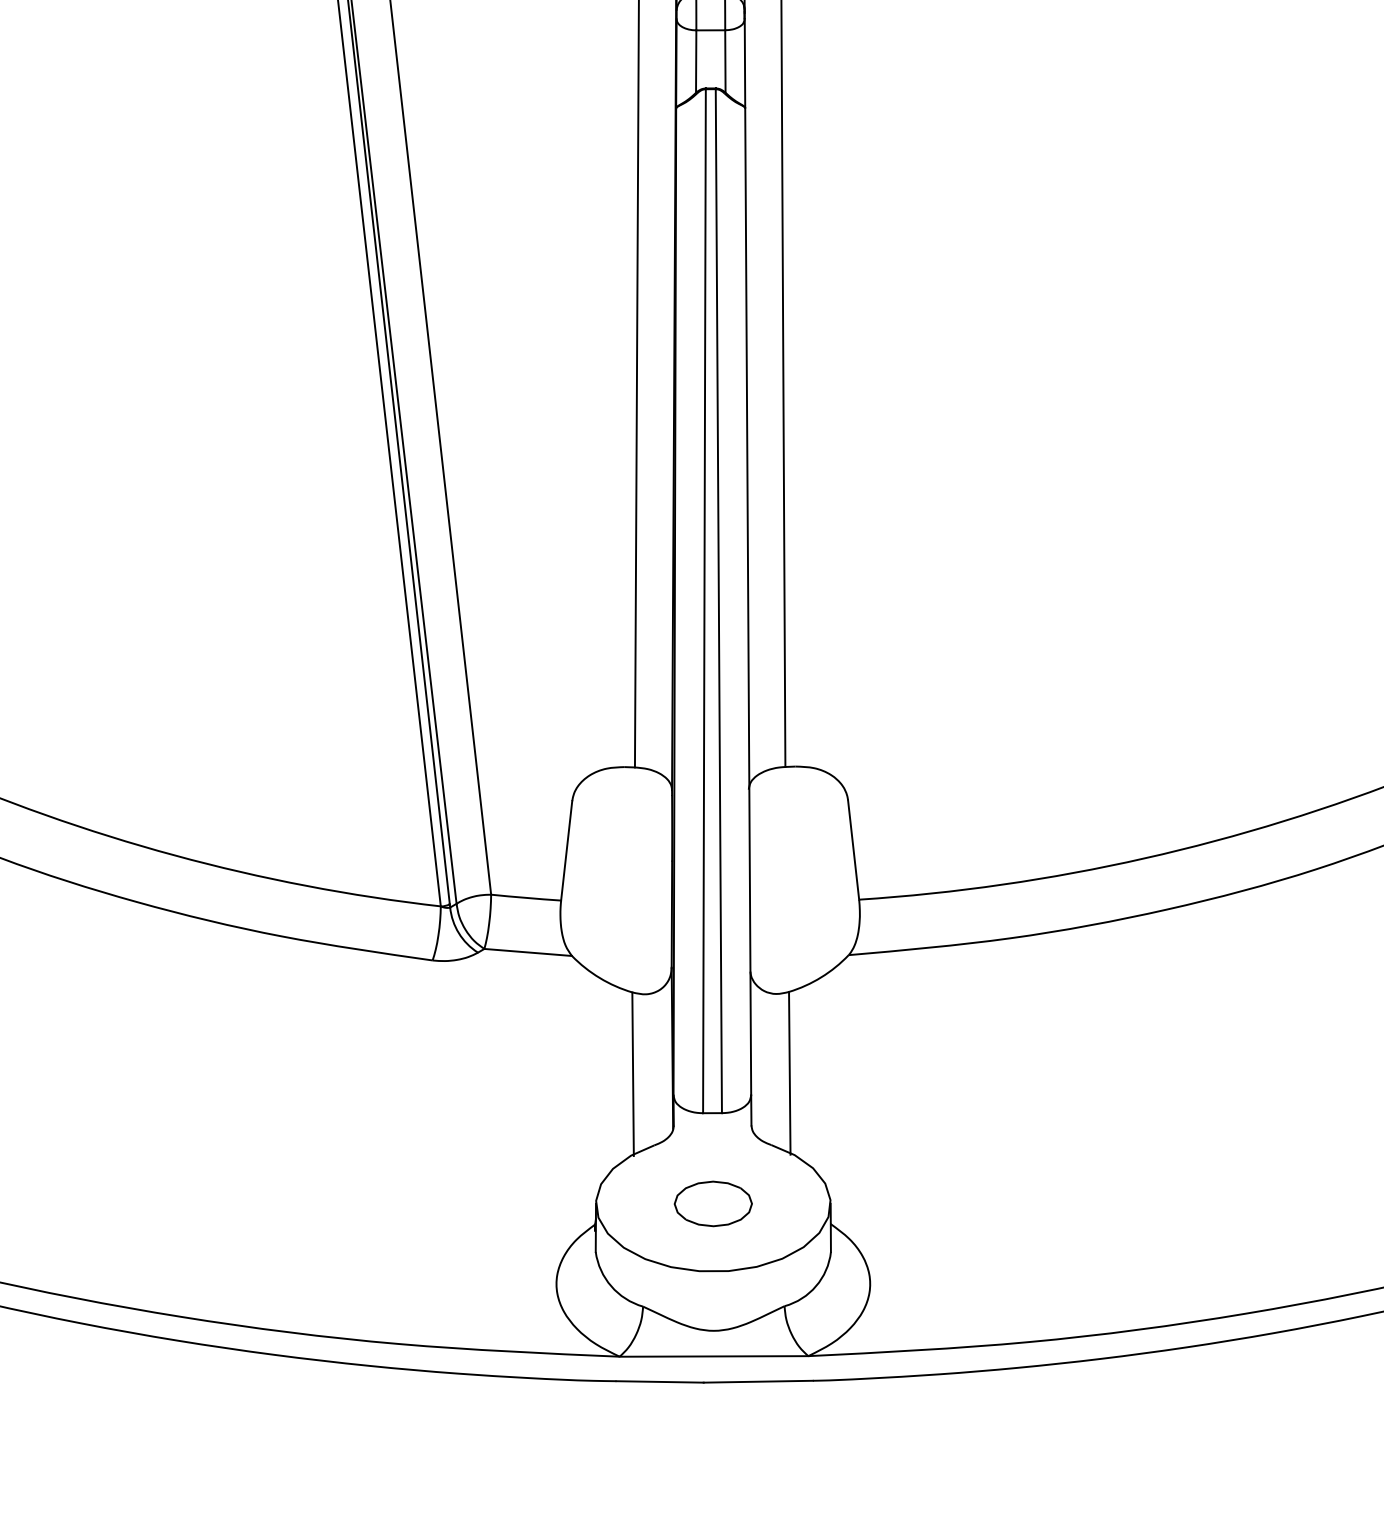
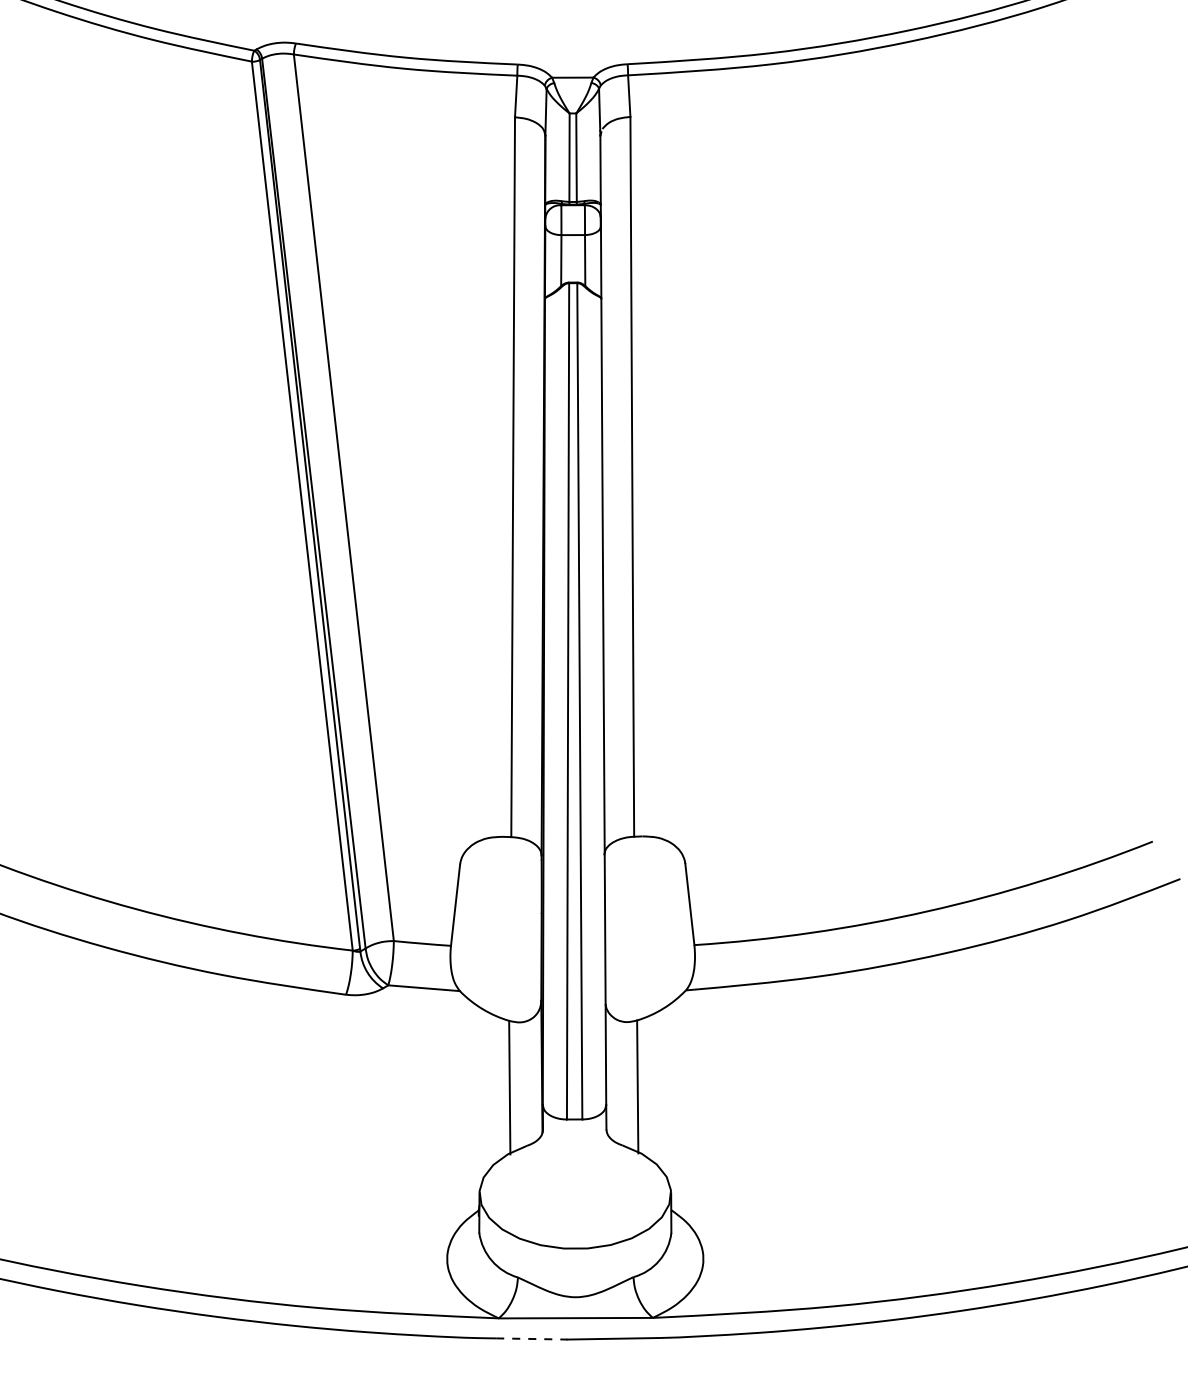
part: (712, 1203) -> (574, 1193), removed
line: (659, 1381) -> (531, 1338), solid -> dashed

